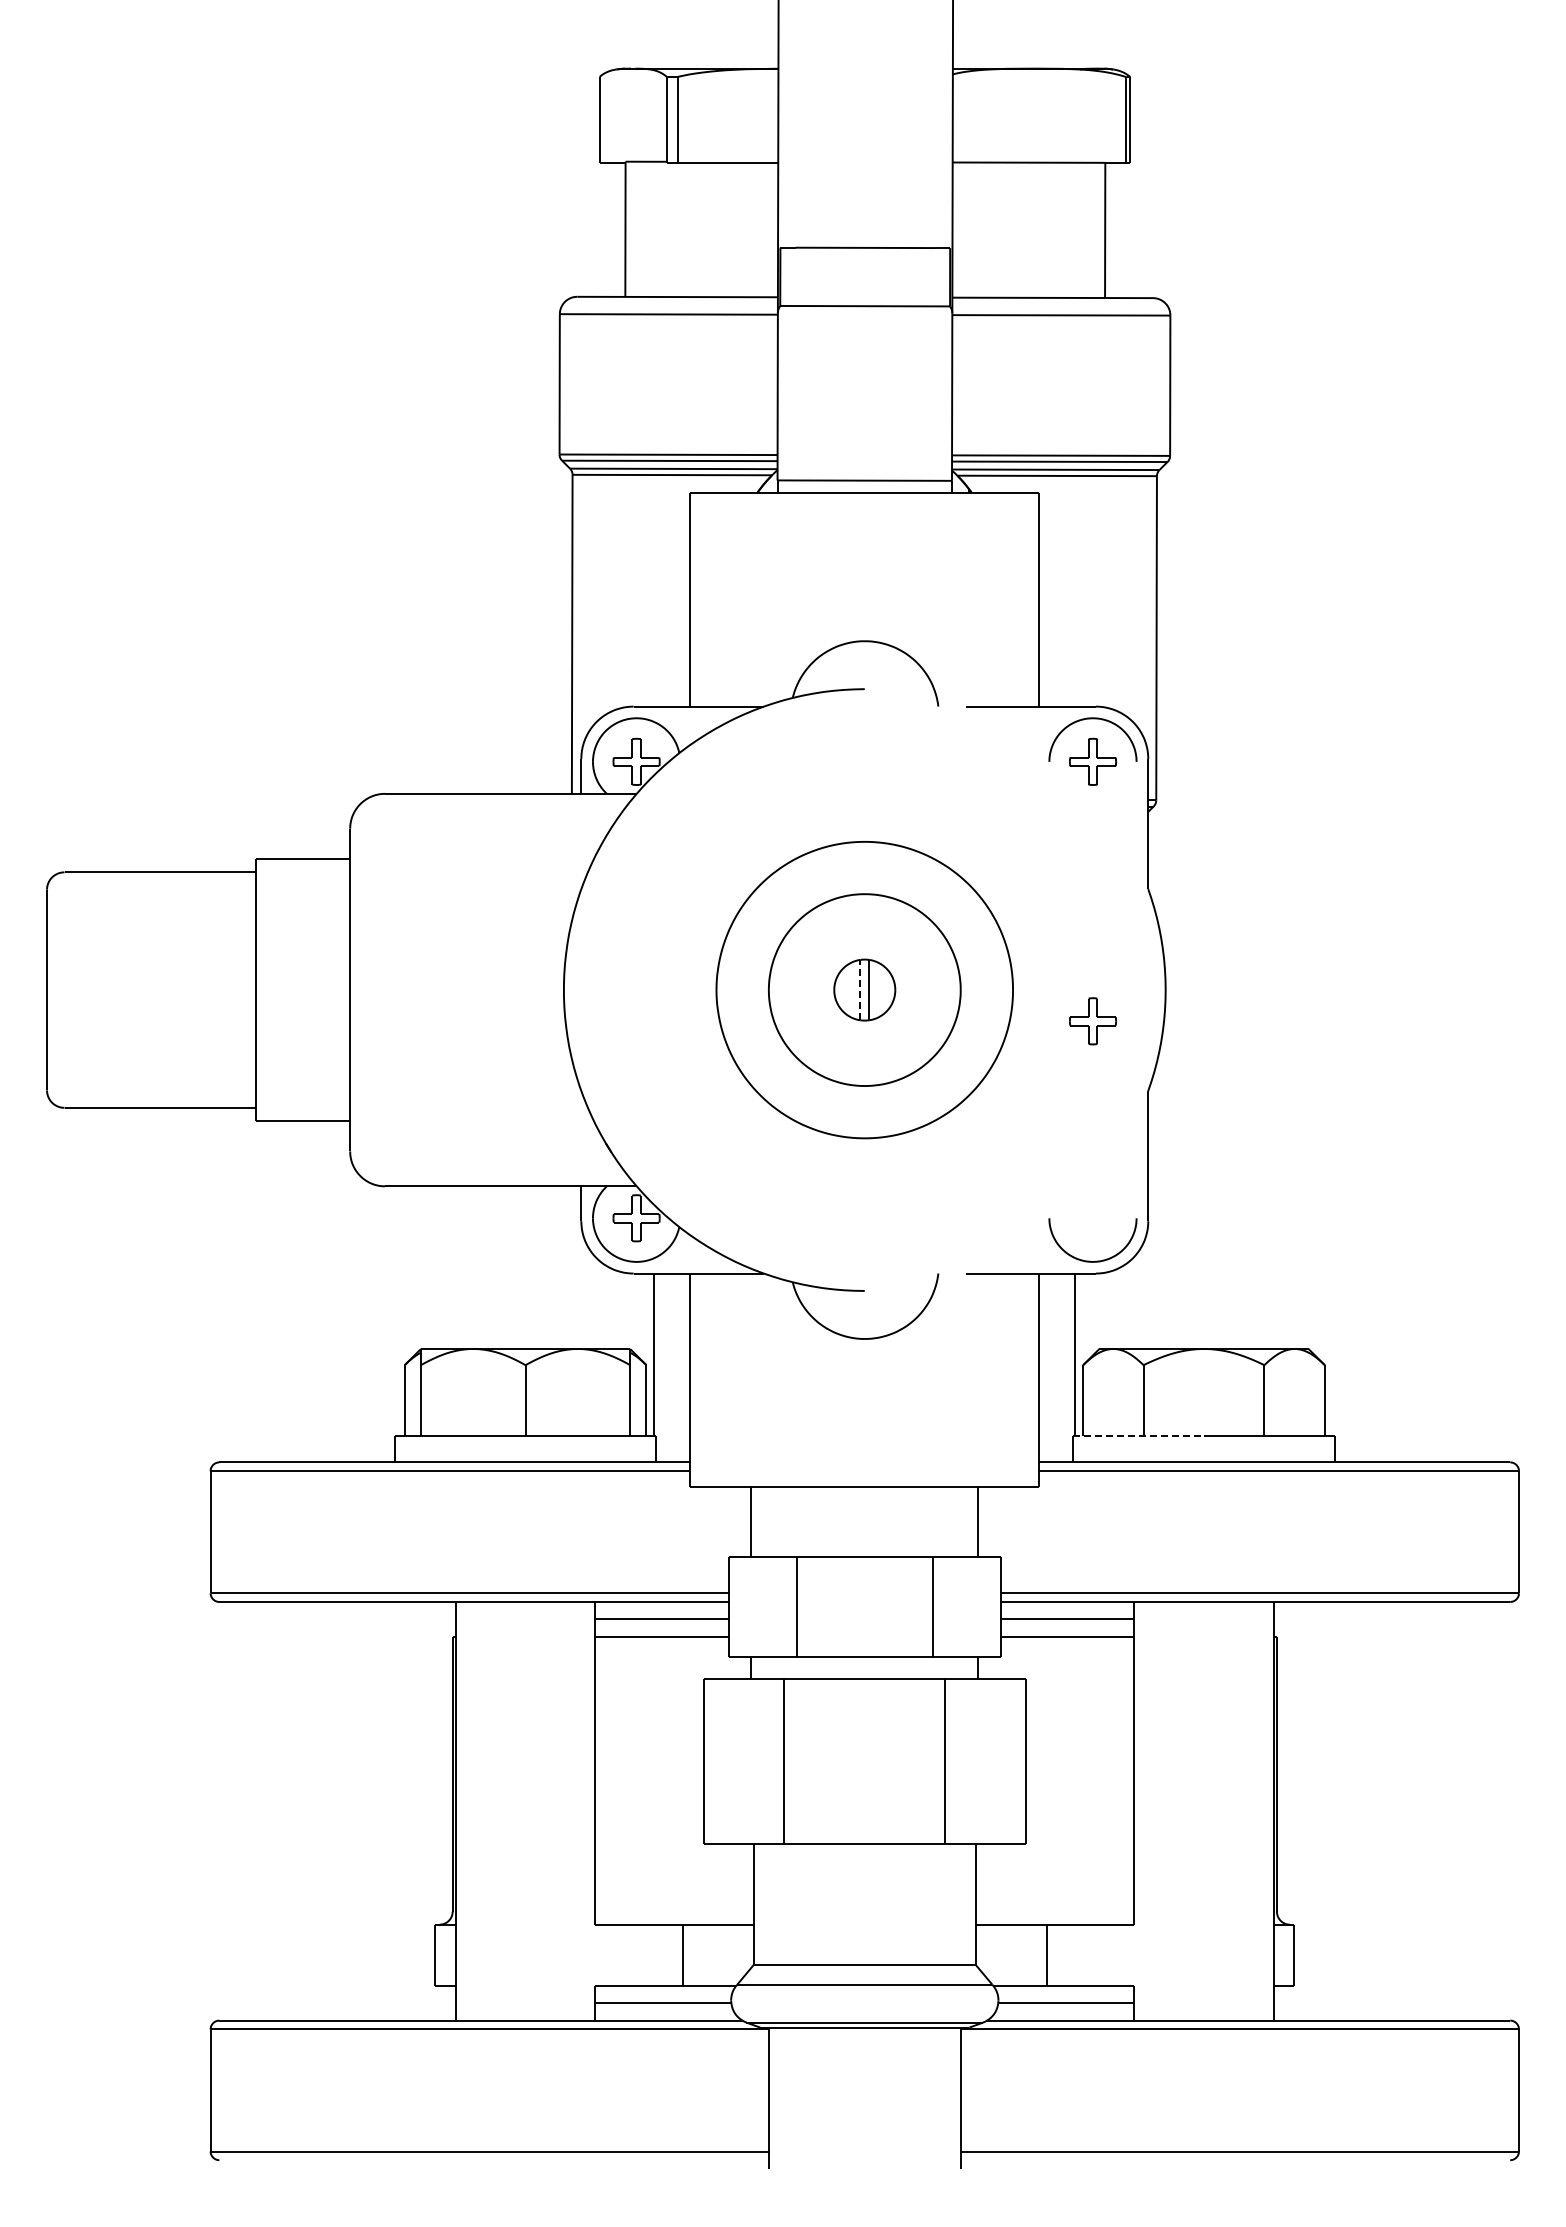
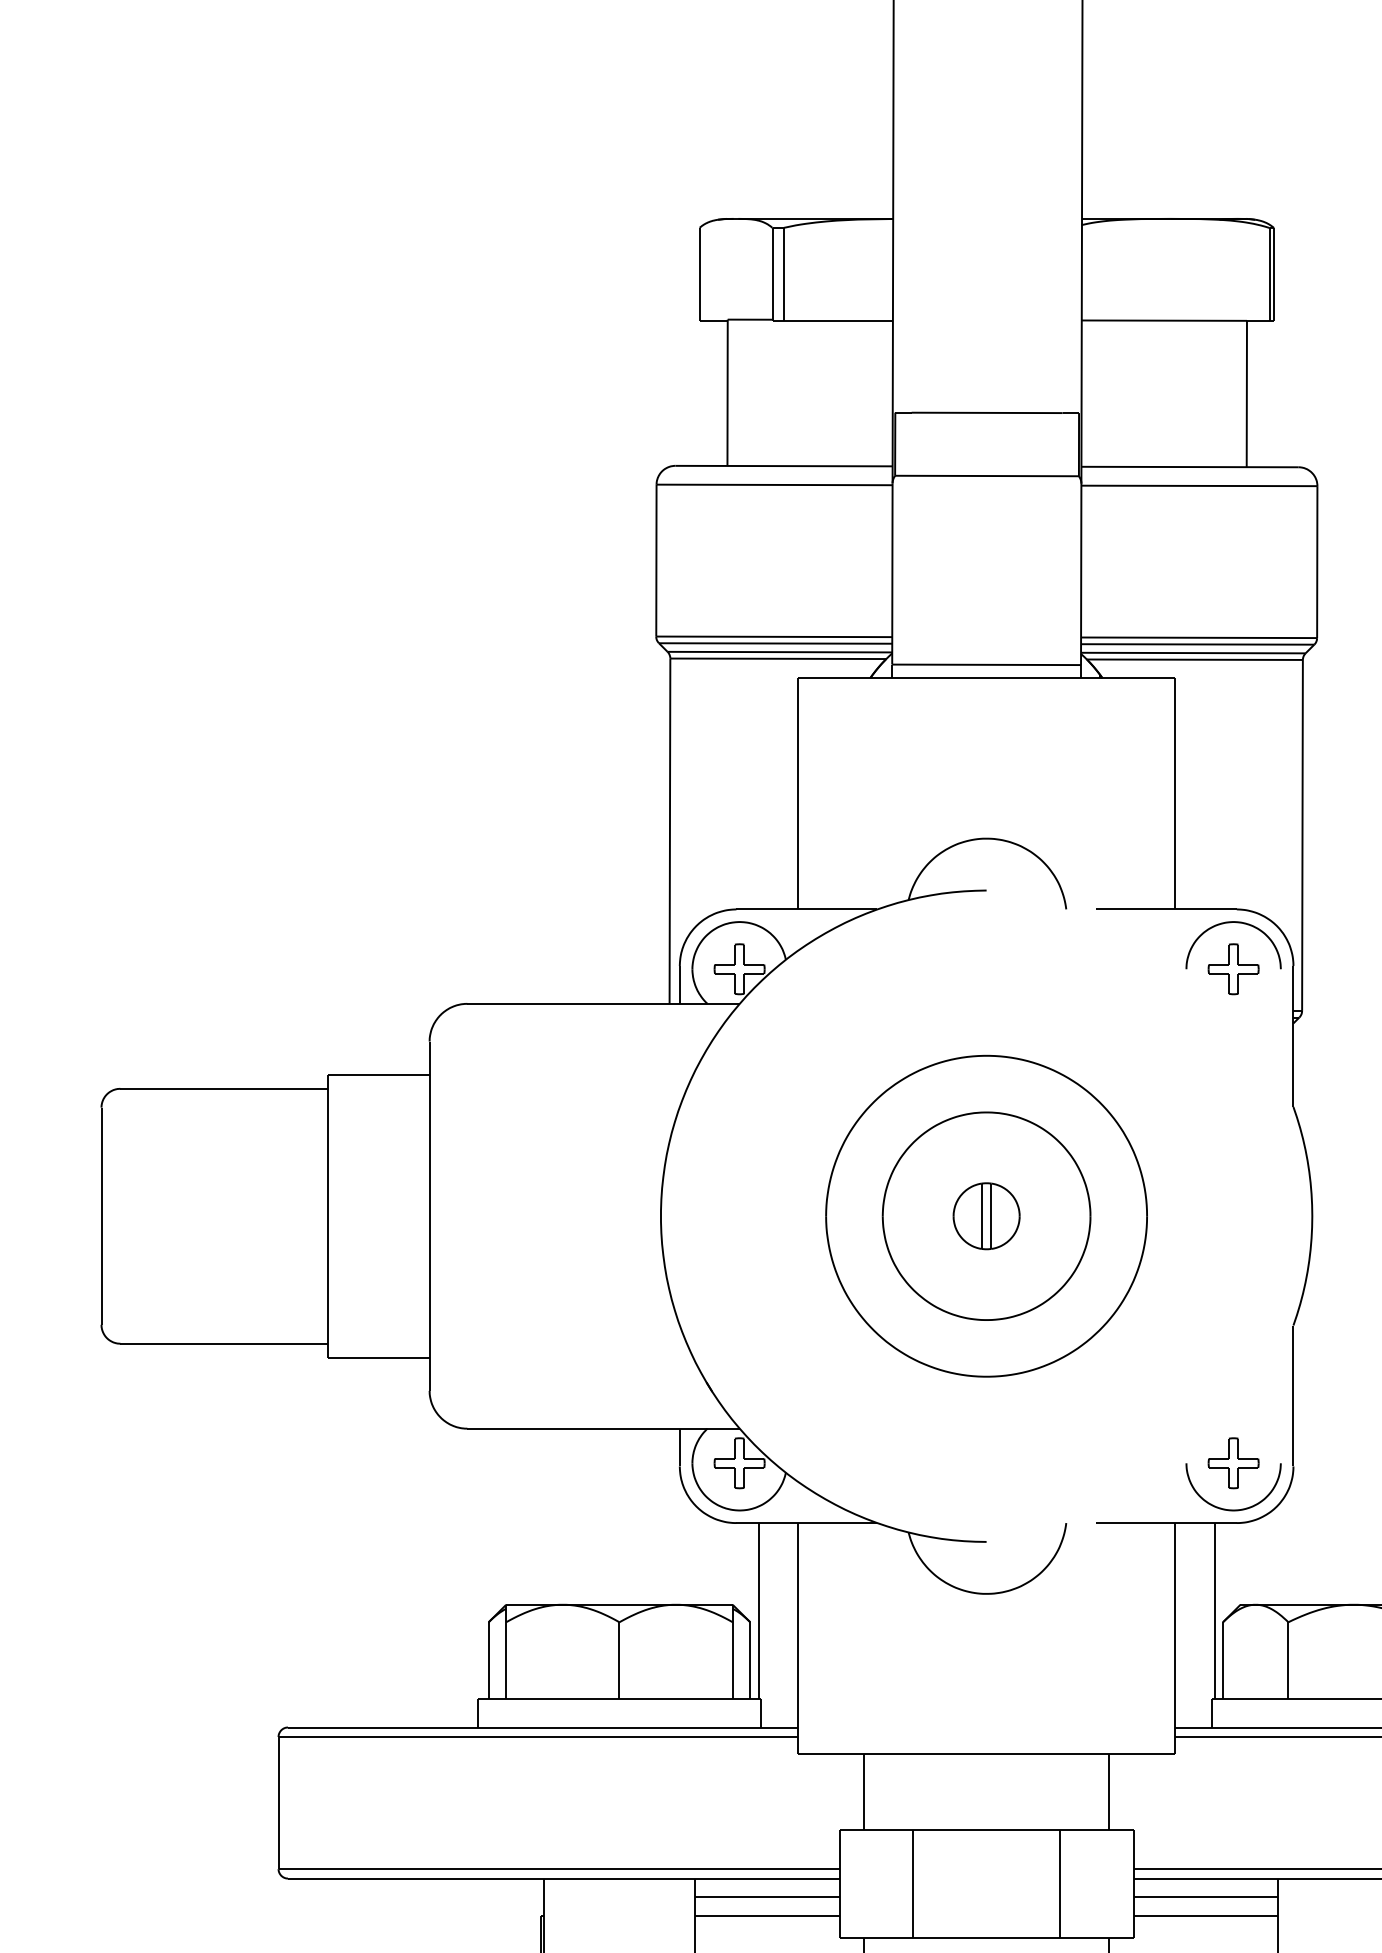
line: (860, 989) -> (981, 1215), dashed -> solid
part: (1092, 1021) -> (1233, 1463), moved
line: (1139, 1436) -> (1283, 1699), dashed -> solid

